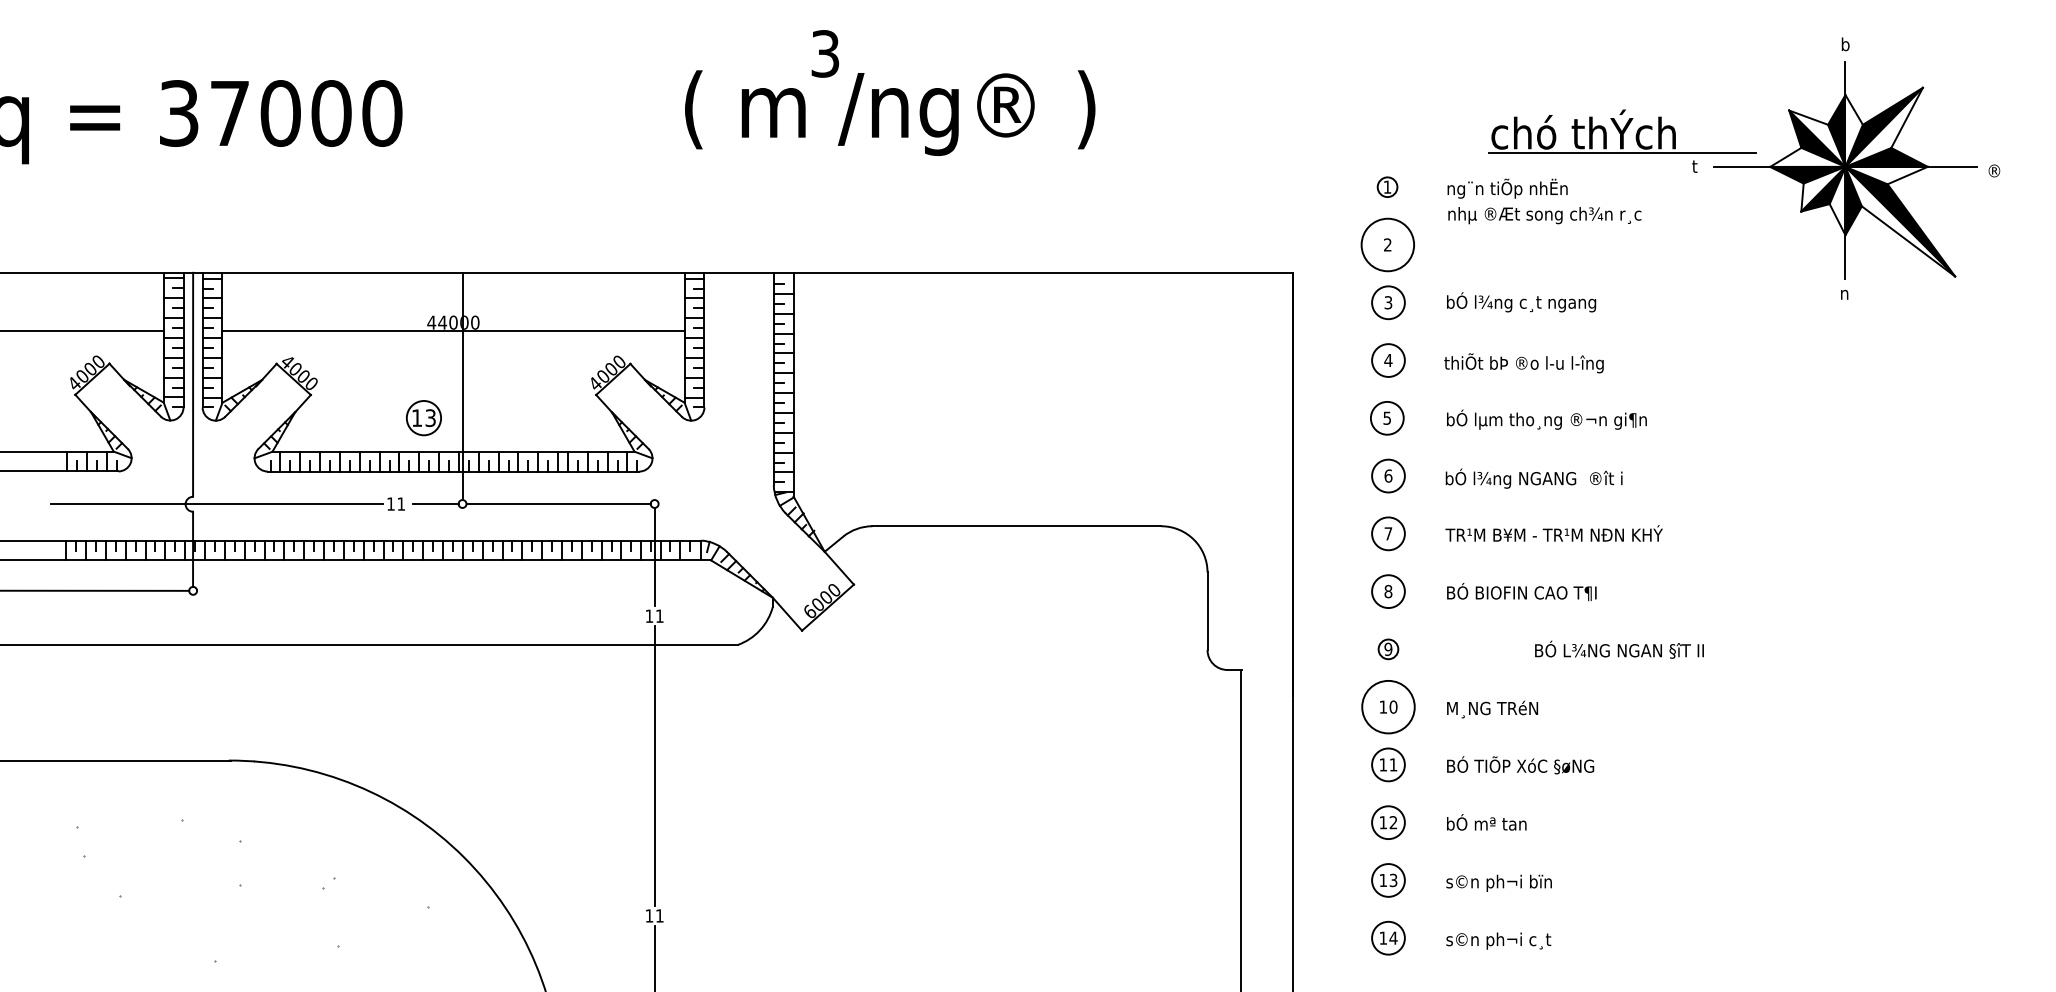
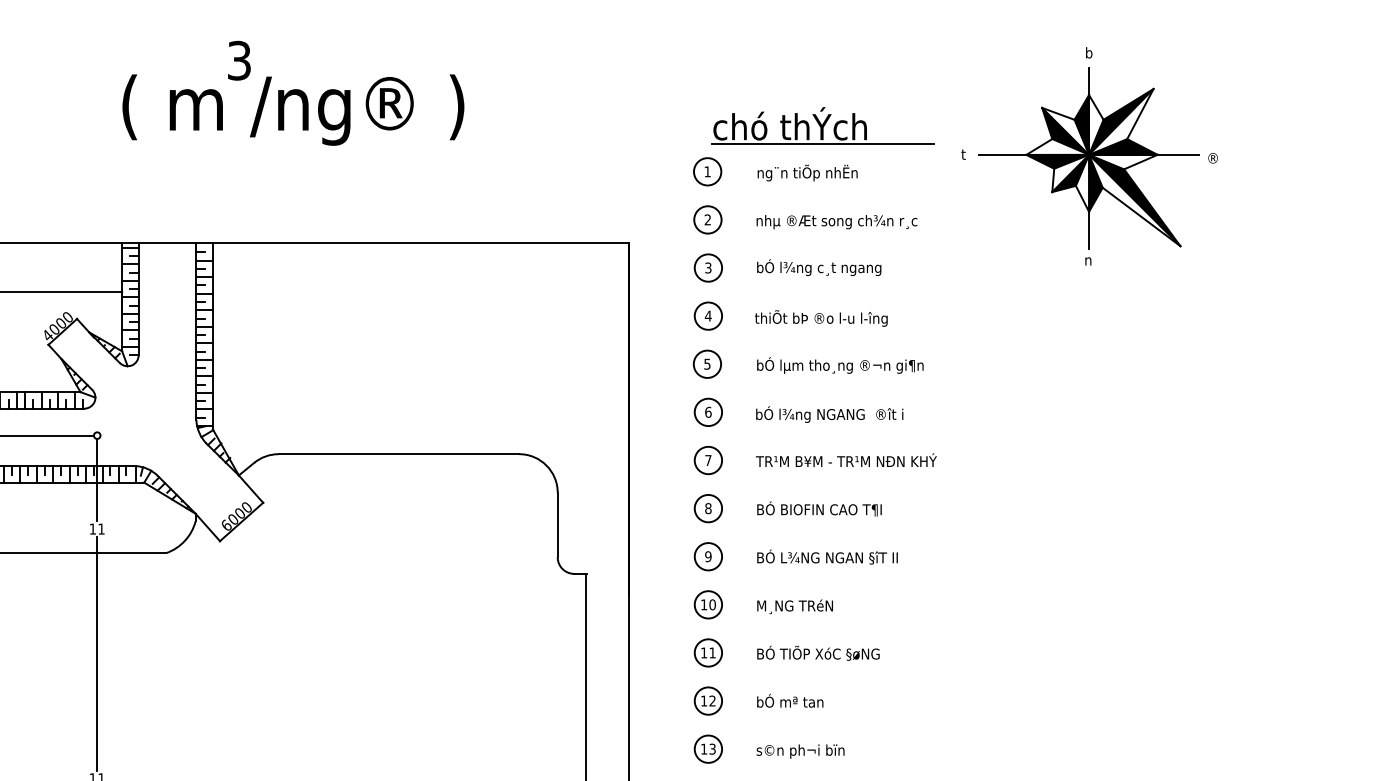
part: (1622, 131) -> (822, 125), moved
circle: (1387, 186) -> (707, 171), size x1.67
text: (1544, 215) -> (836, 222), moved
circle: (1387, 244) -> (707, 219), size x0.62
circle: (1388, 648) -> (708, 556), size x1.67
text: (1619, 649) -> (827, 556), moved
circle: (1388, 706) -> (708, 604), size x0.62

